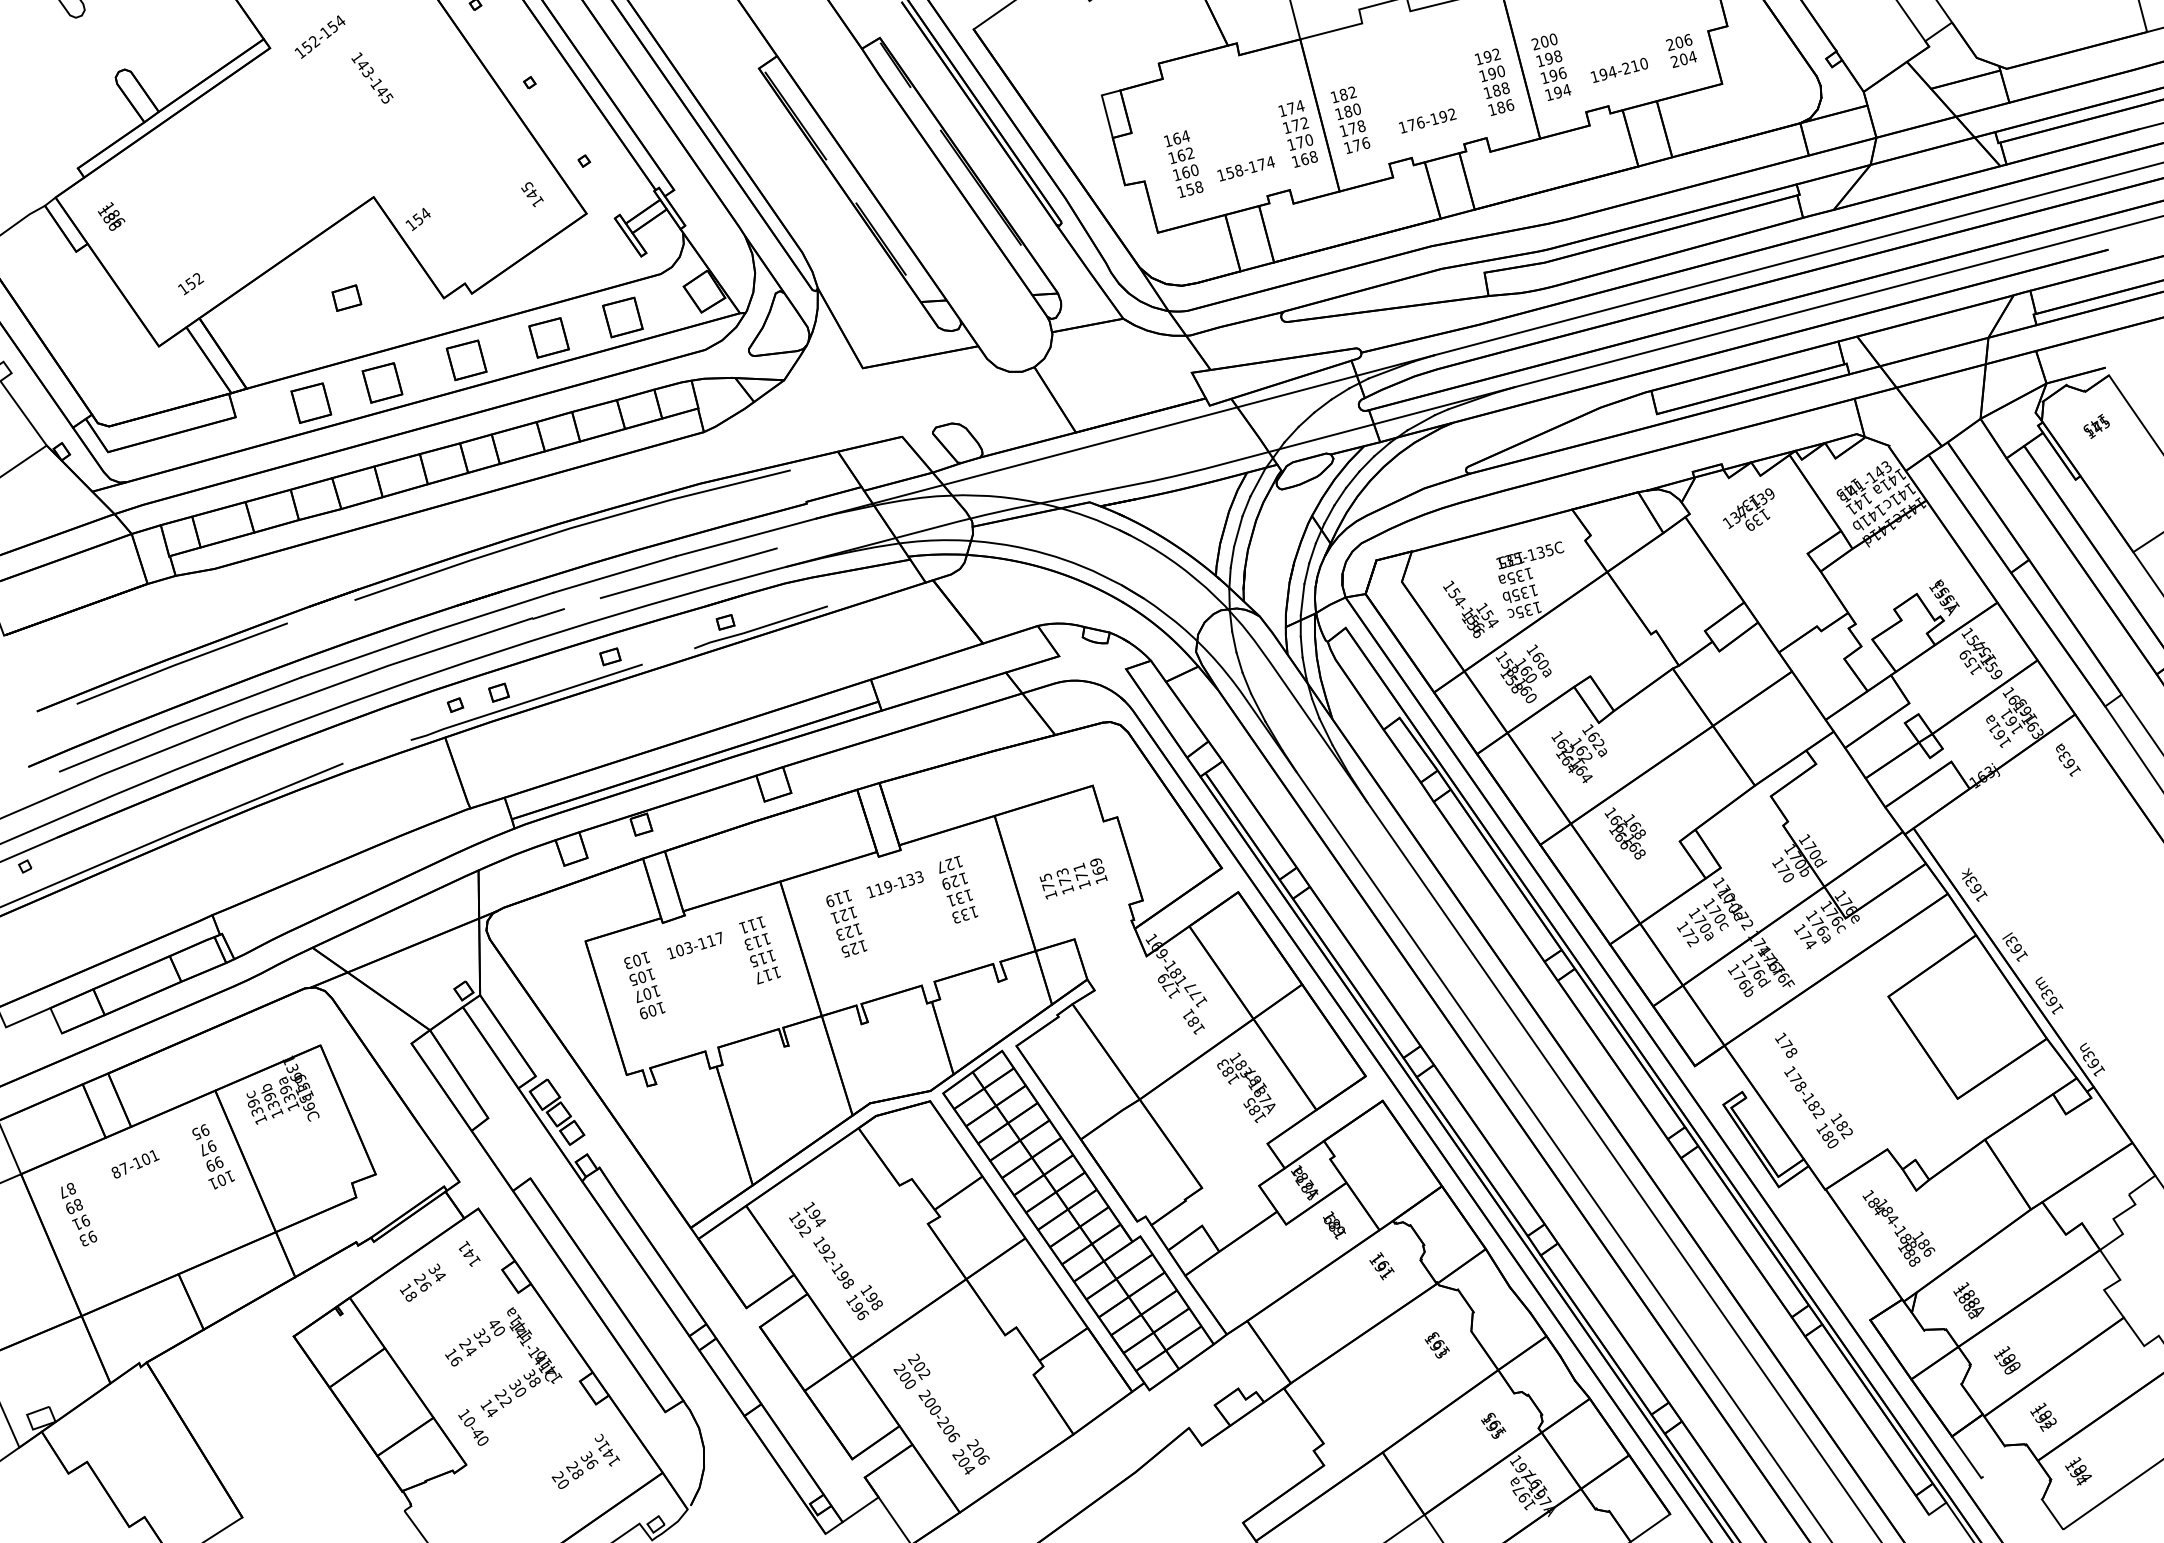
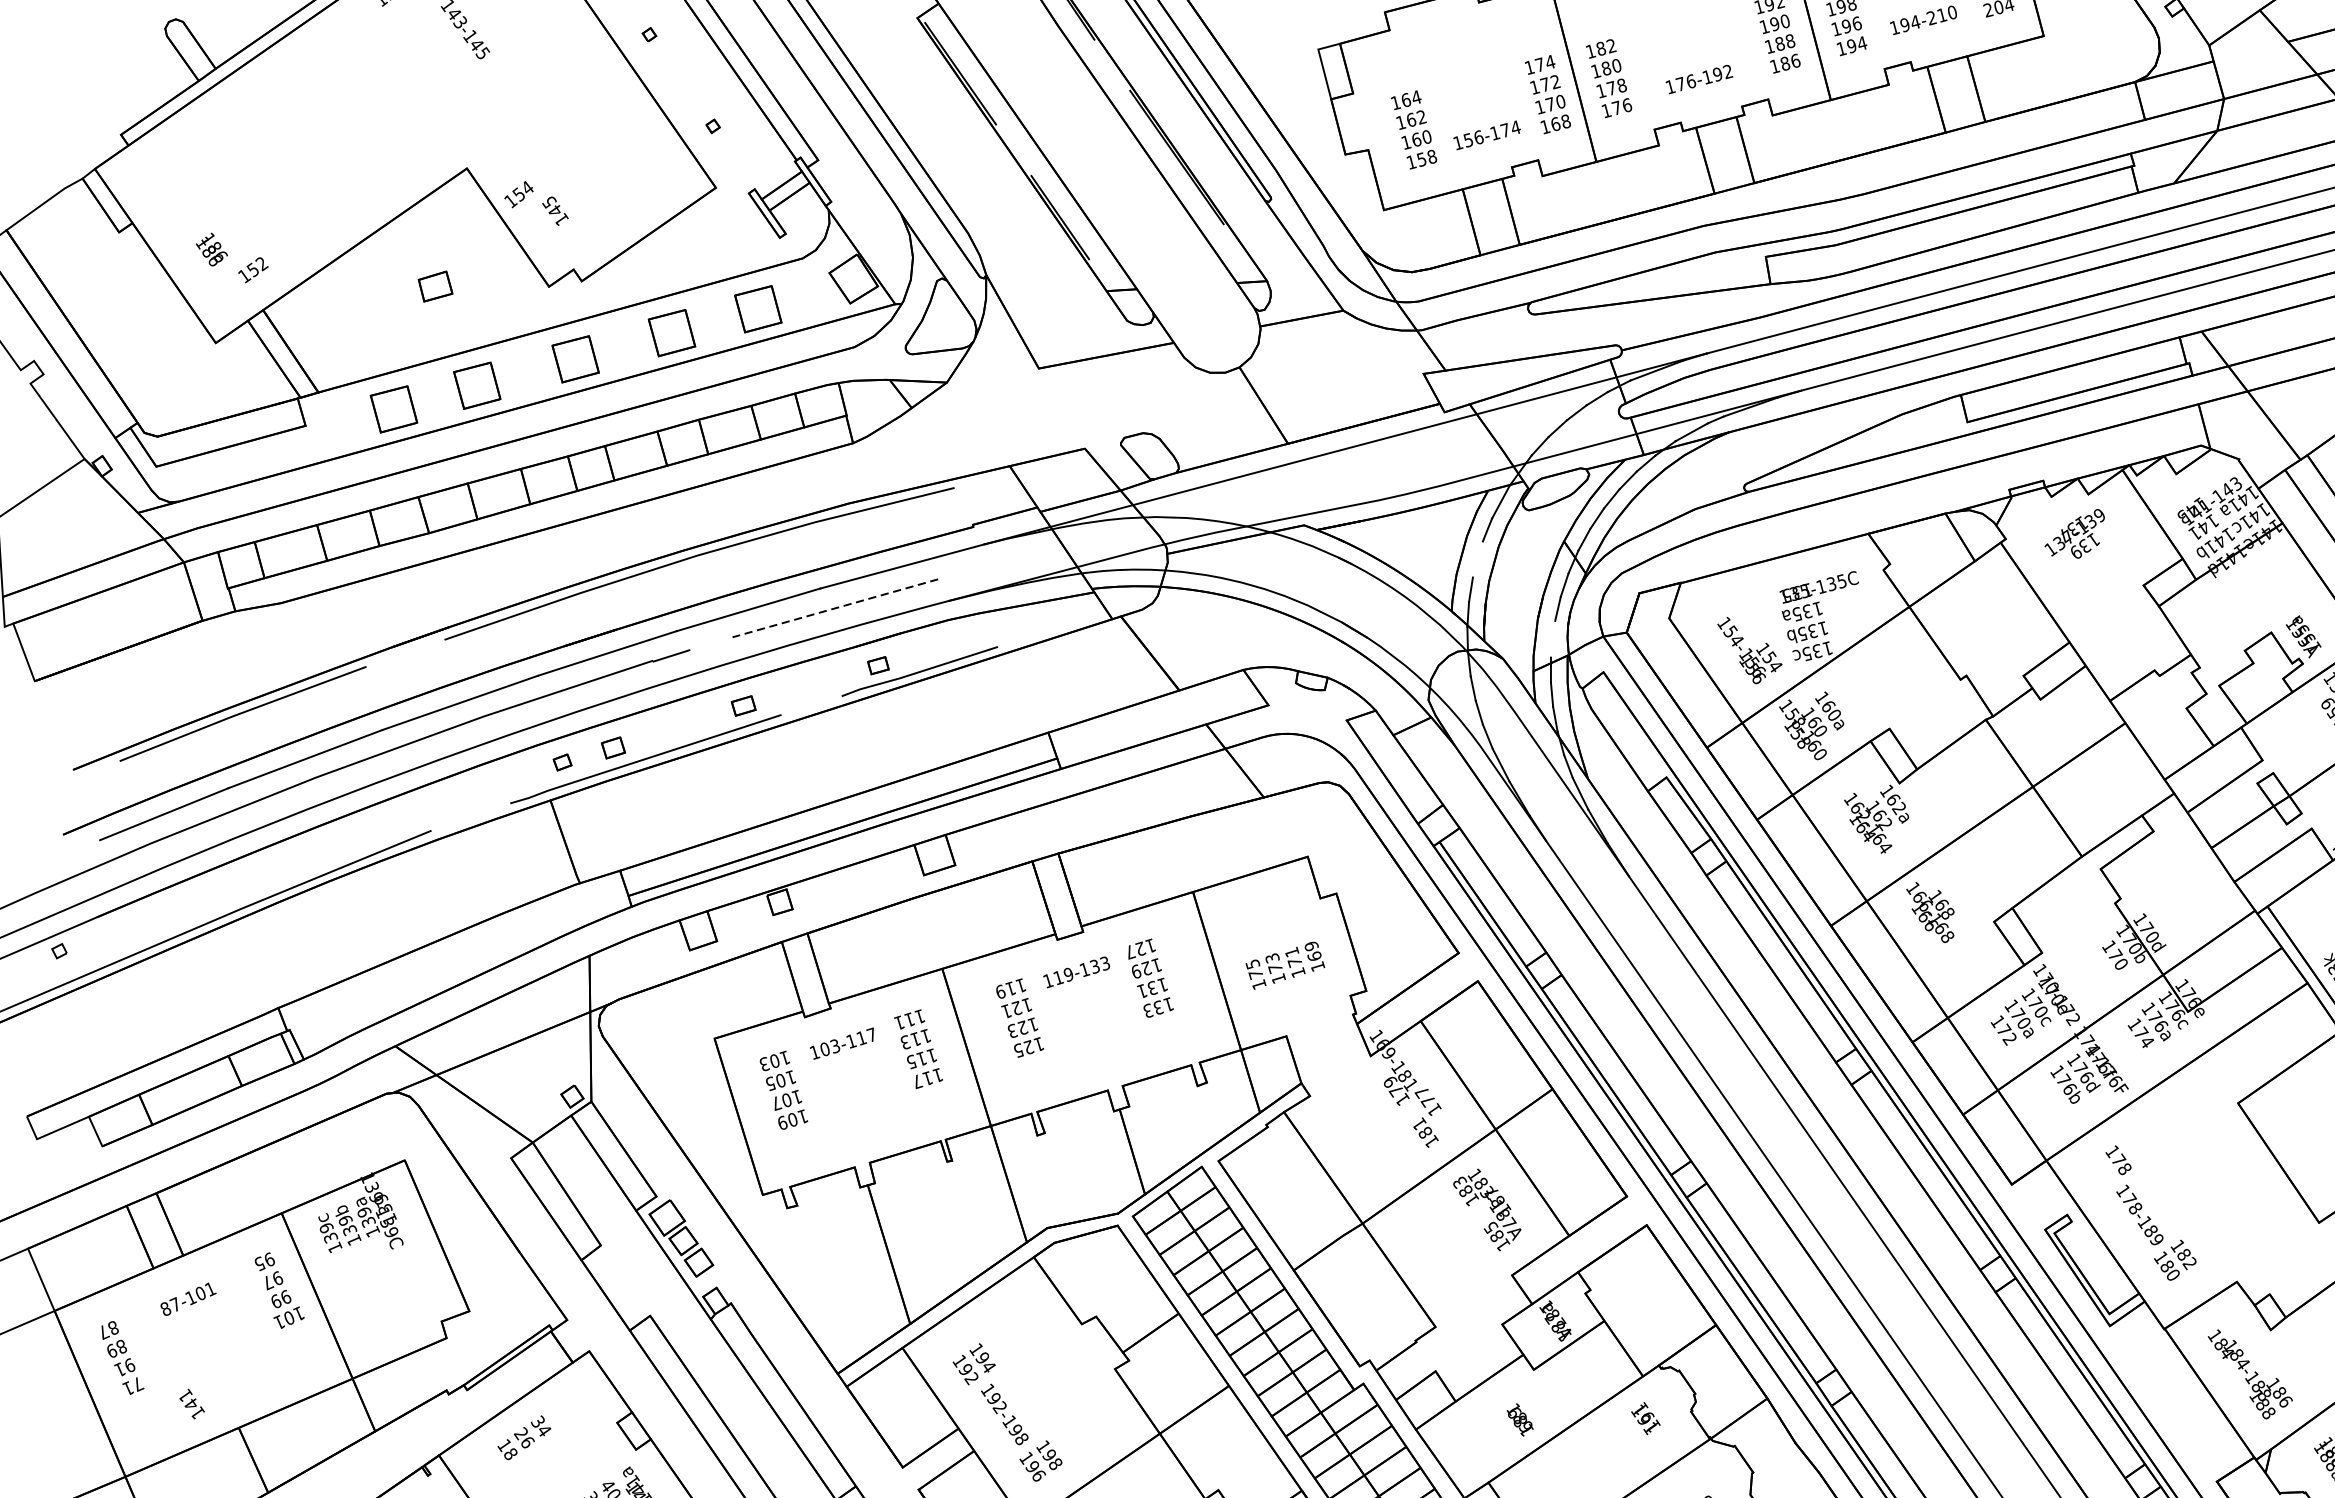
text: (1239, 170) -> (1479, 137), 158-174 -> 156-174
text: (532, 194) -> (555, 211), moved
text: (111, 216) -> (211, 249), moved
line: (1238, 531) -> (1478, 559), removed
line: (688, 573) -> (835, 608), solid -> dashed
line: (1302, 599) -> (1552, 638), removed
text: (1817, 1113) -> (2155, 1239), 178-182 -> 178-189
text: (1334, 1225) -> (1520, 1420), moved
text: (88, 1238) -> (133, 1386), 93 -> 71
text: (469, 1253) -> (191, 1403), moved

